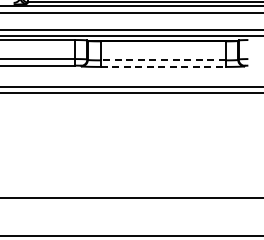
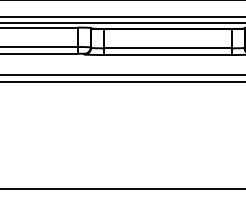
line: (163, 60) -> (168, 48), dashed -> solid
line: (163, 66) -> (168, 54), dashed -> solid

